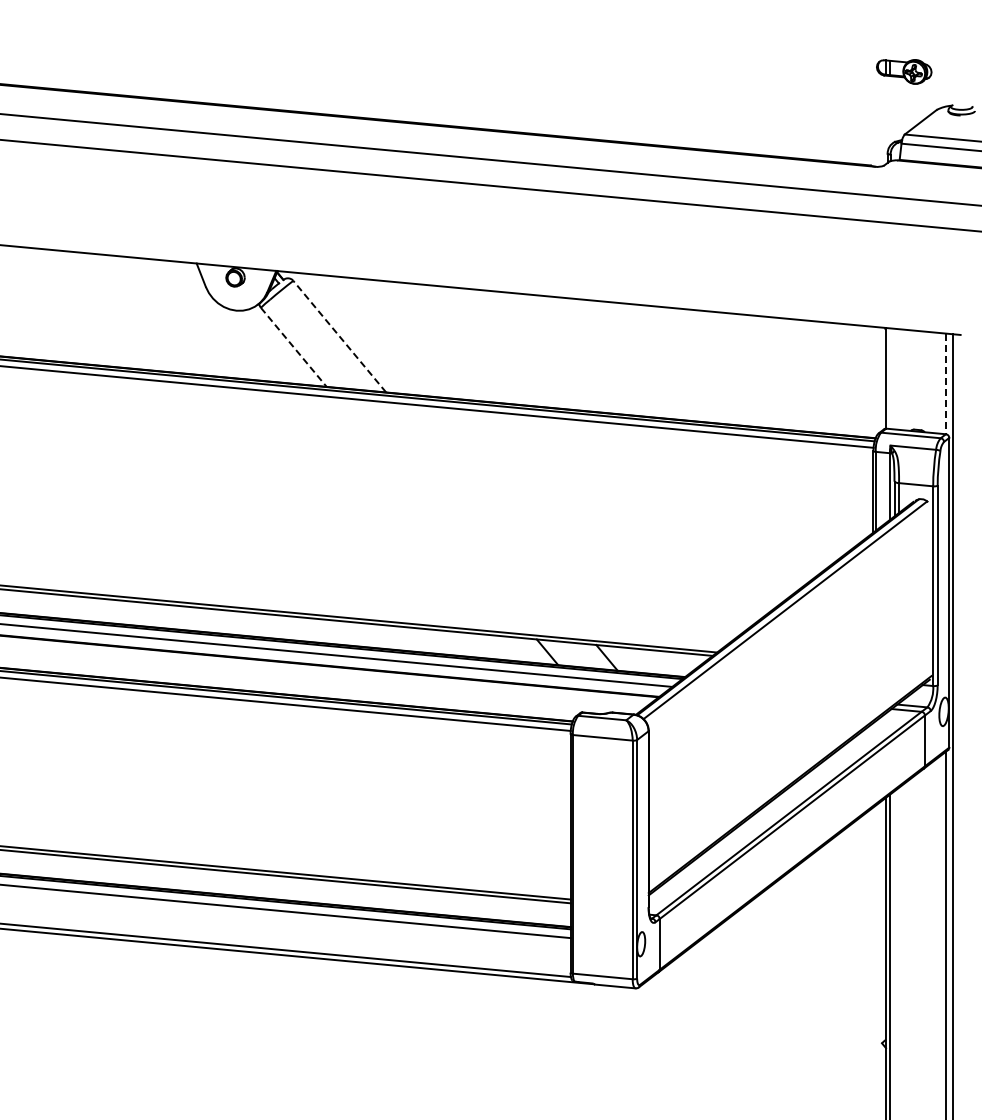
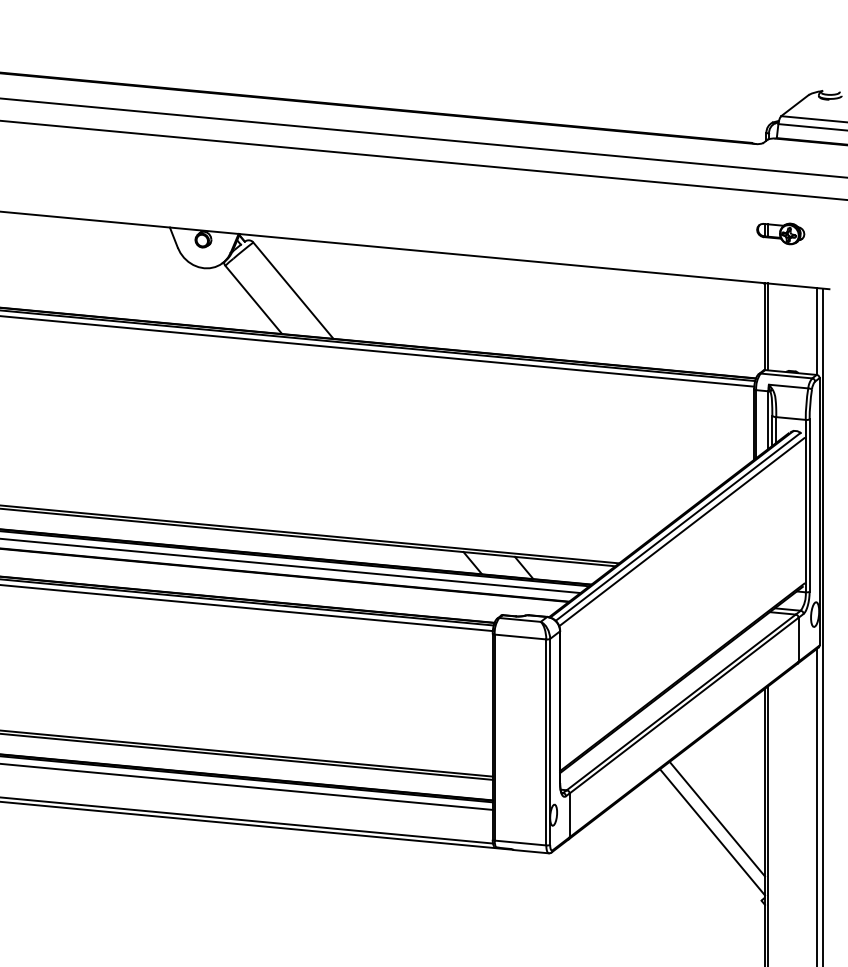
part: (904, 71) -> (780, 233), moved
line: (339, 336) -> (293, 290), dashed -> solid
line: (294, 347) -> (254, 300), dashed -> solid
line: (889, 378) -> (768, 326), added
line: (945, 384) -> (816, 331), dashed -> solid
line: (789, 616) -> (681, 532), added
line: (830, 948) -> (717, 818), added
line: (825, 964) -> (712, 832), added

